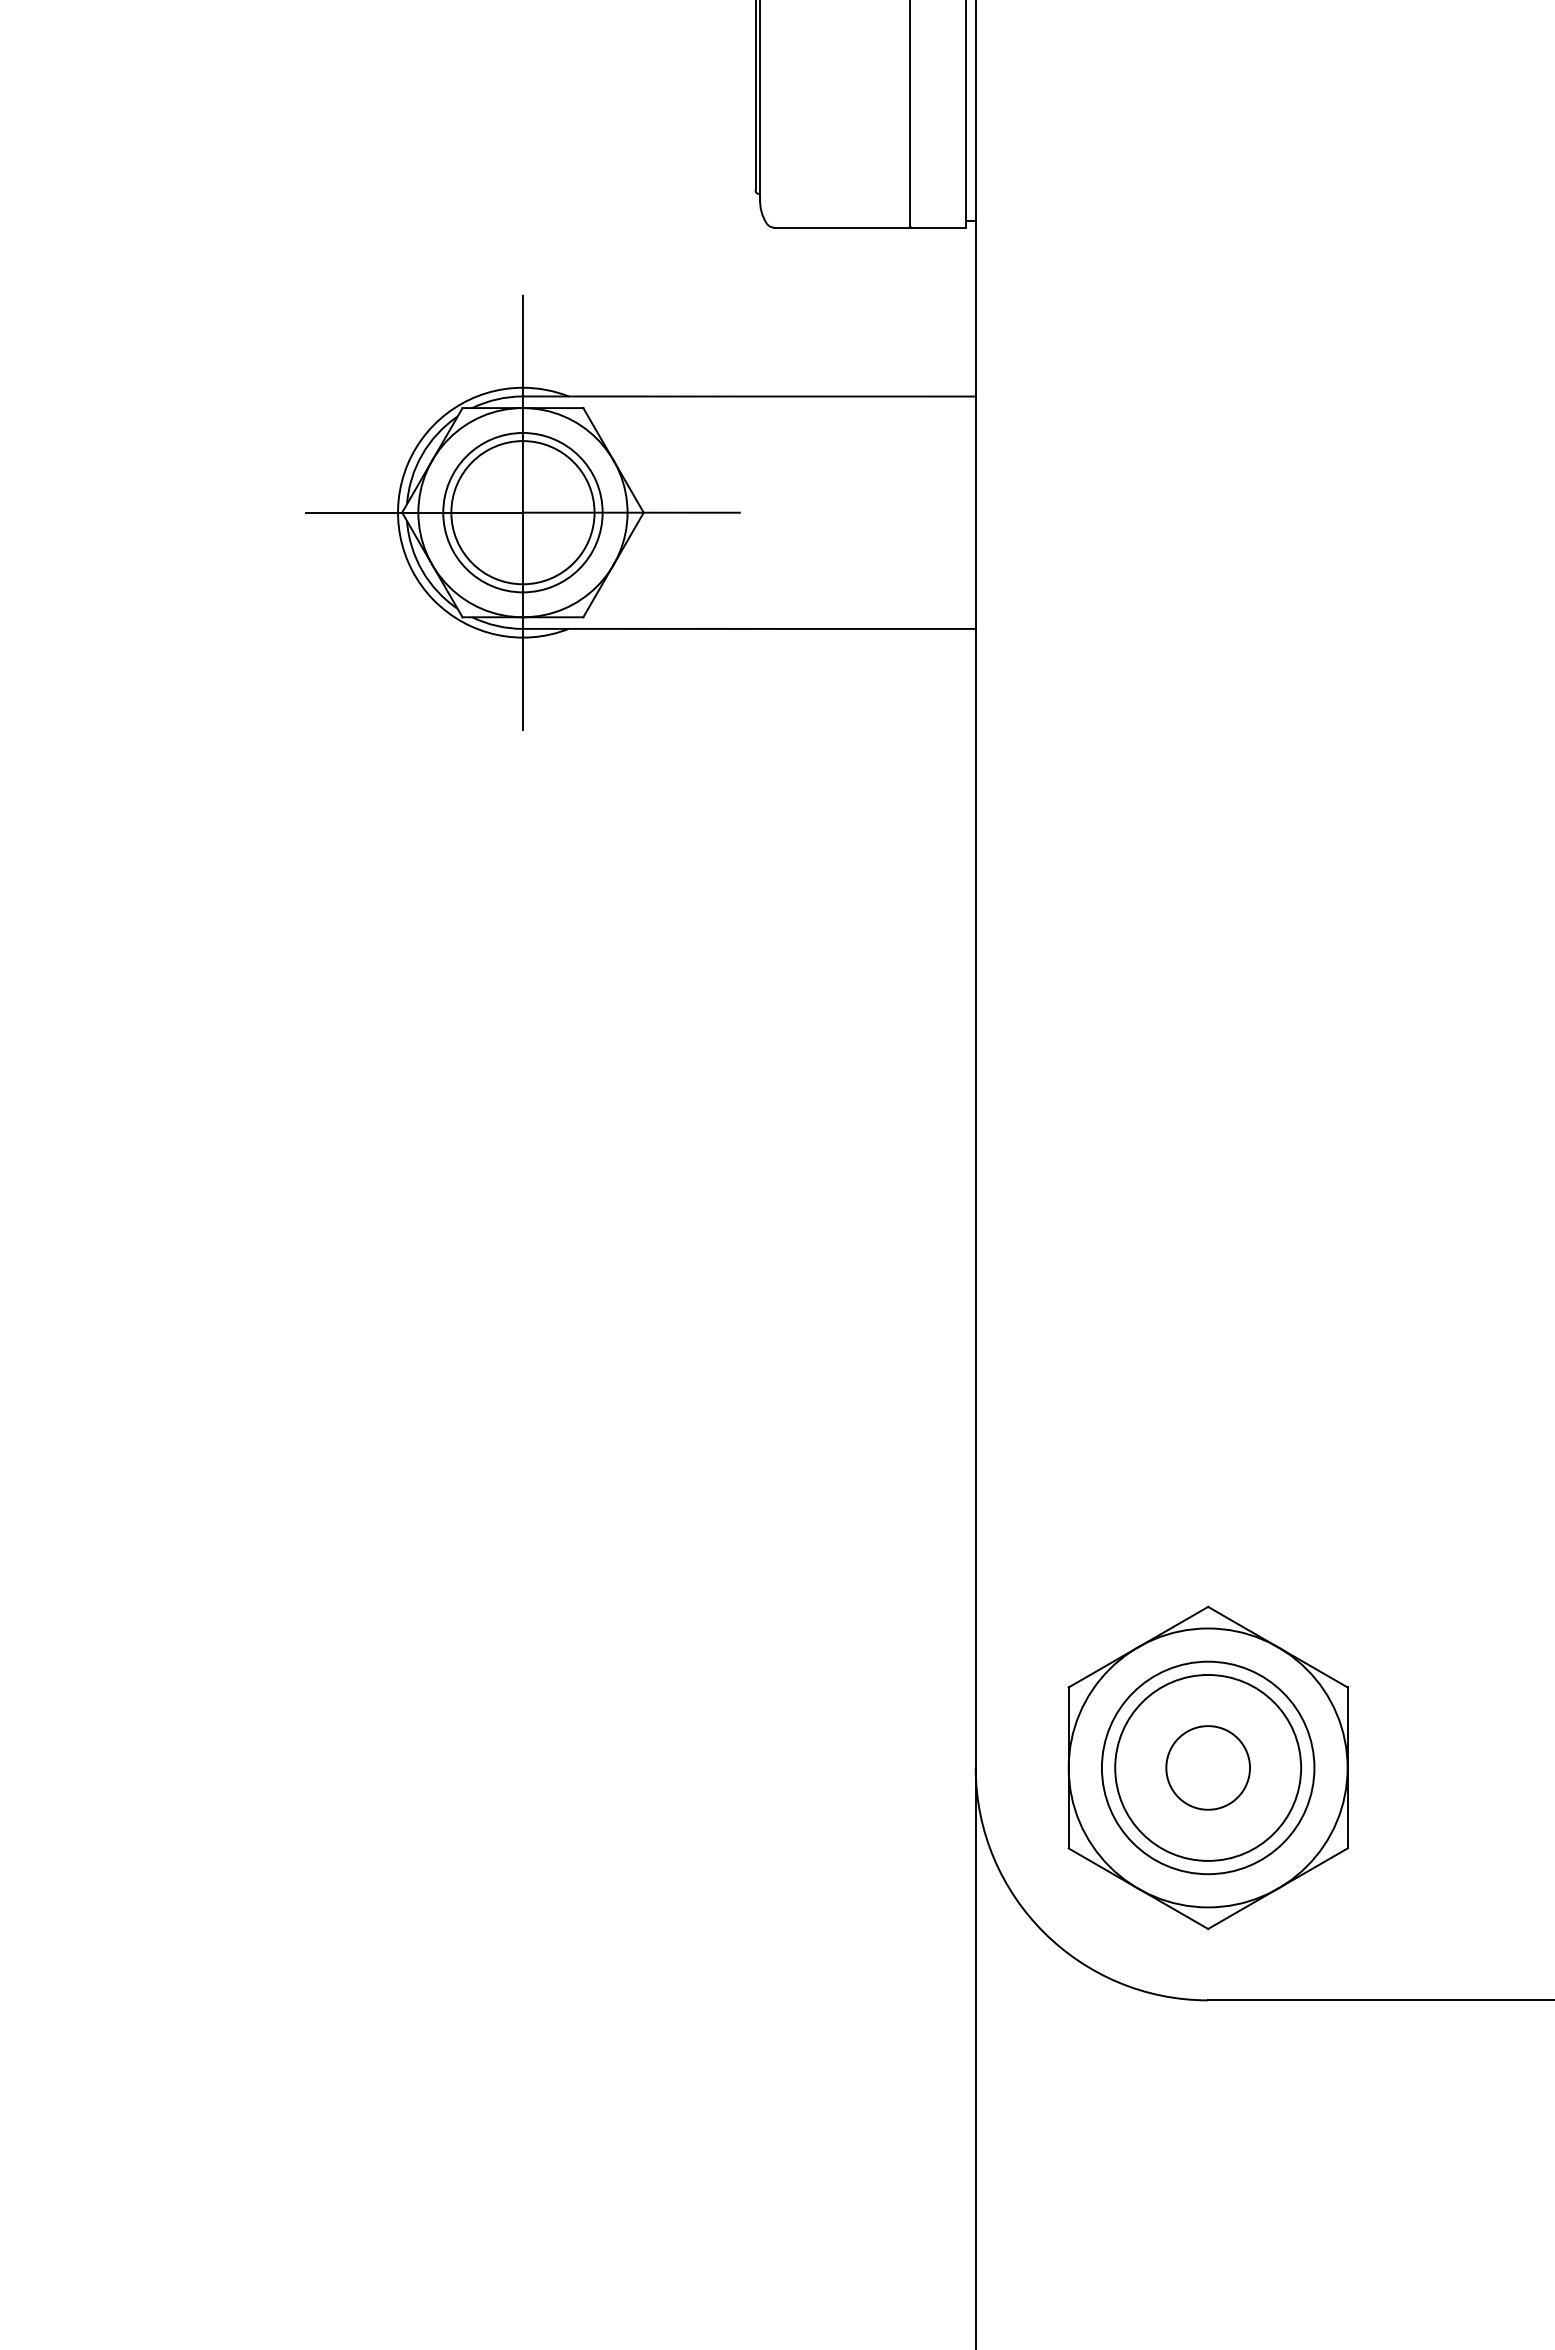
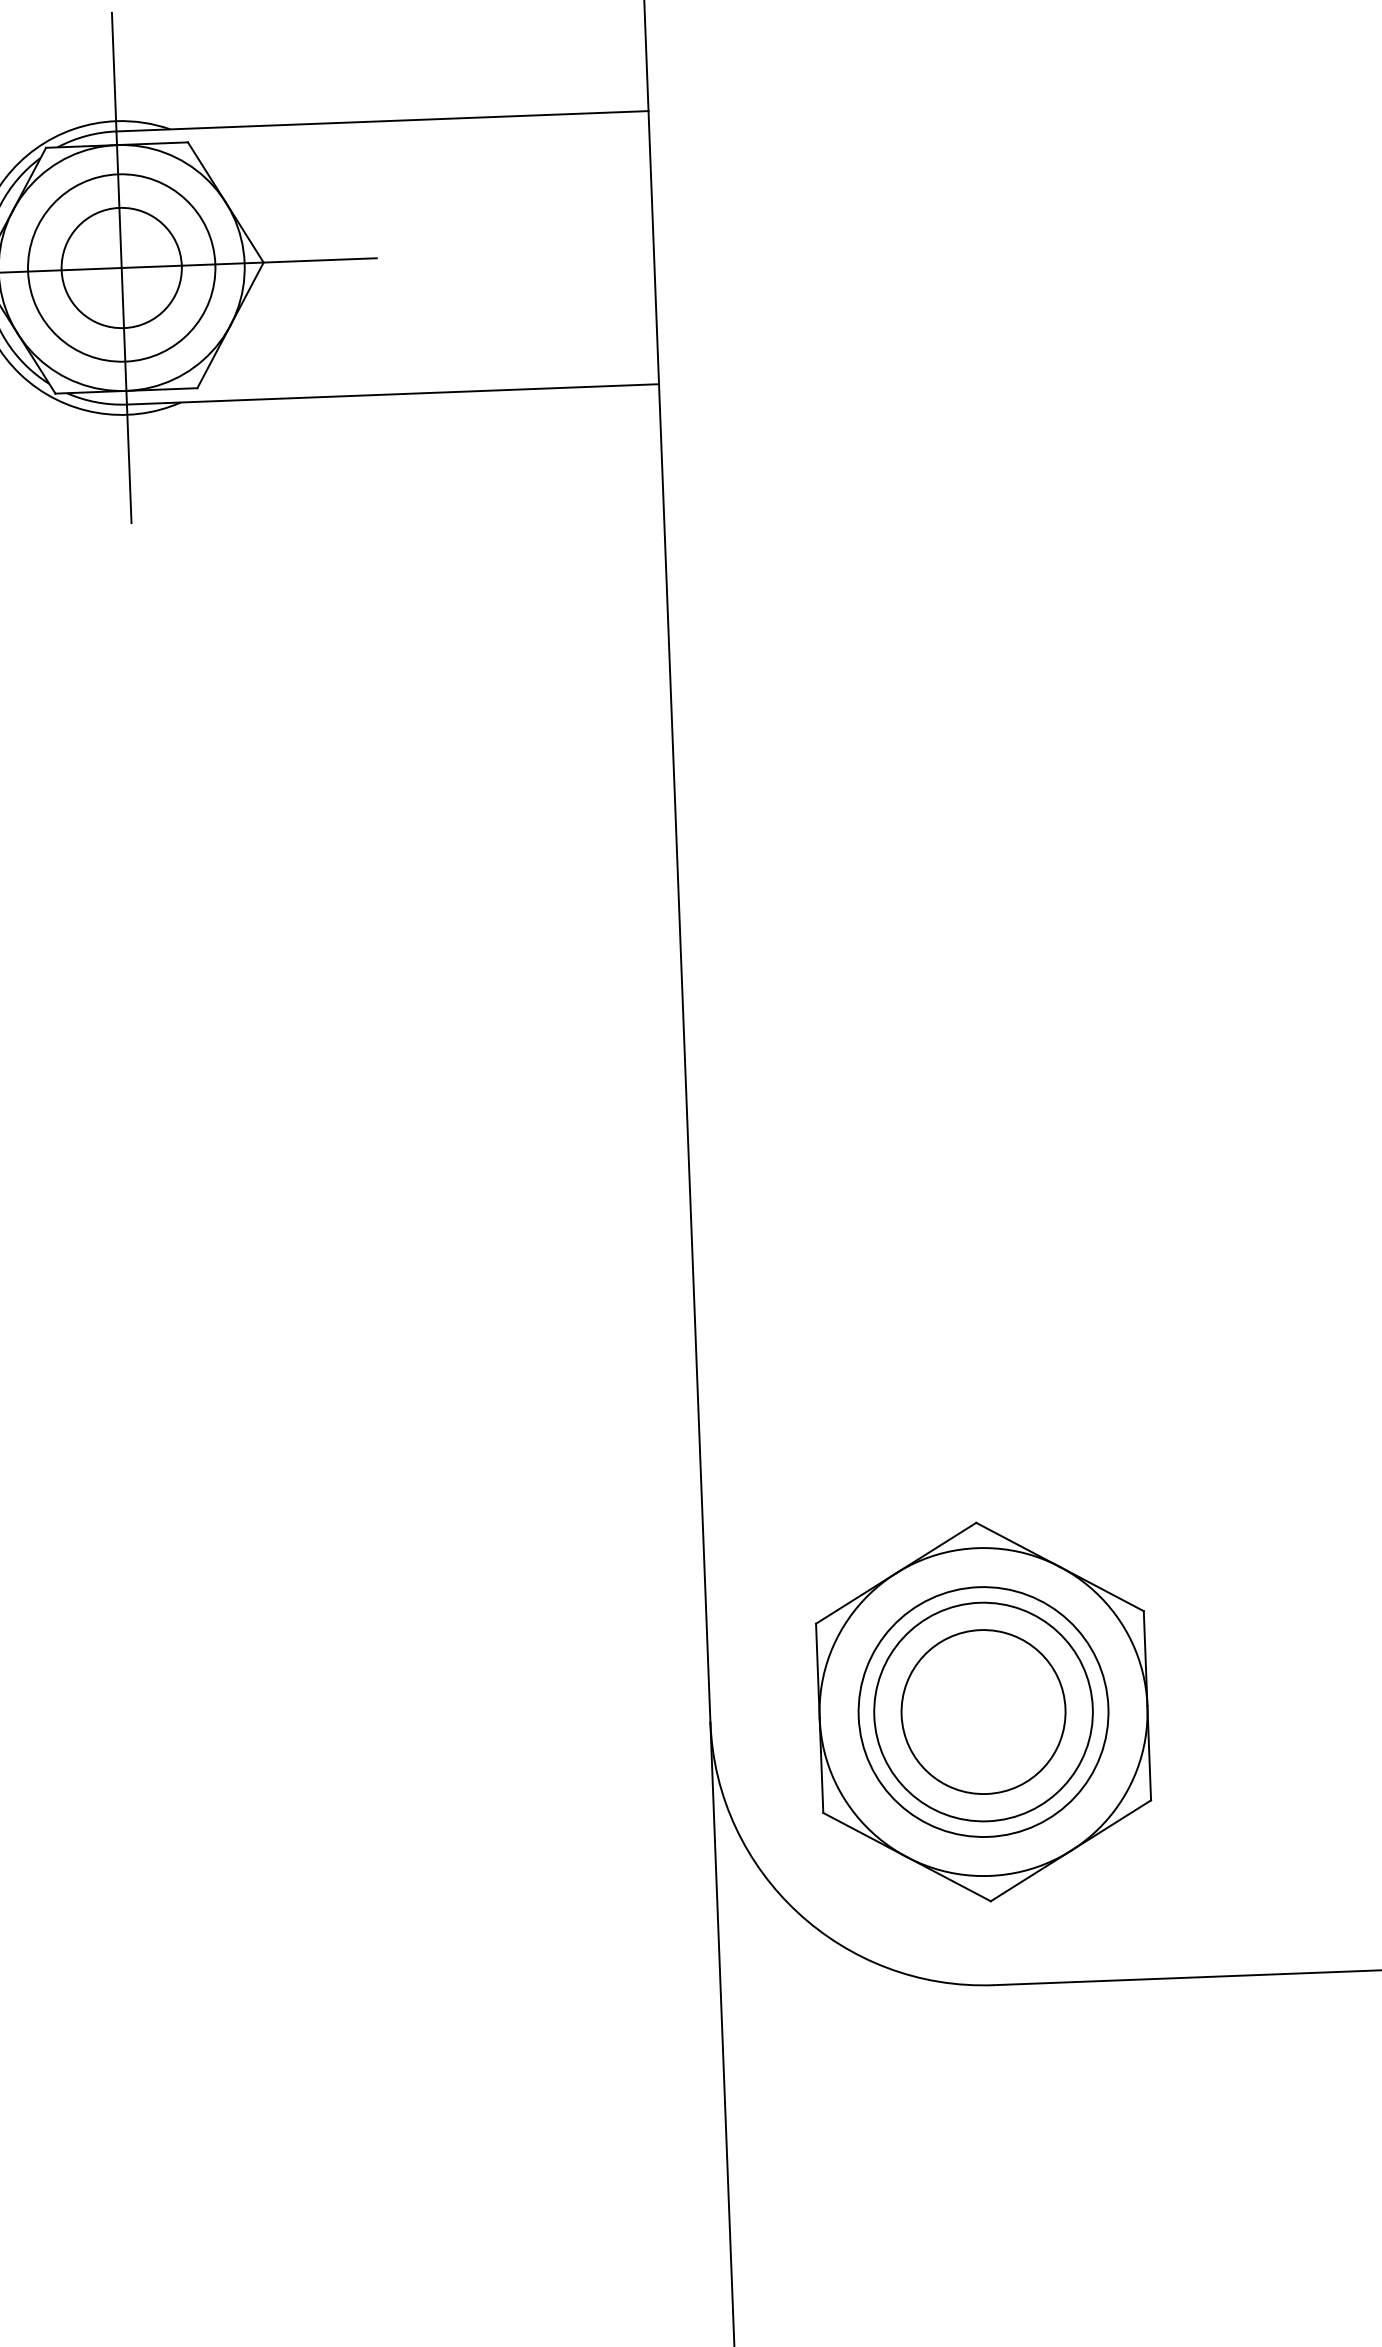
circle: (522, 512) -> (121, 267), size x0.71
circle: (1207, 1767) -> (982, 1711), size x1.67

